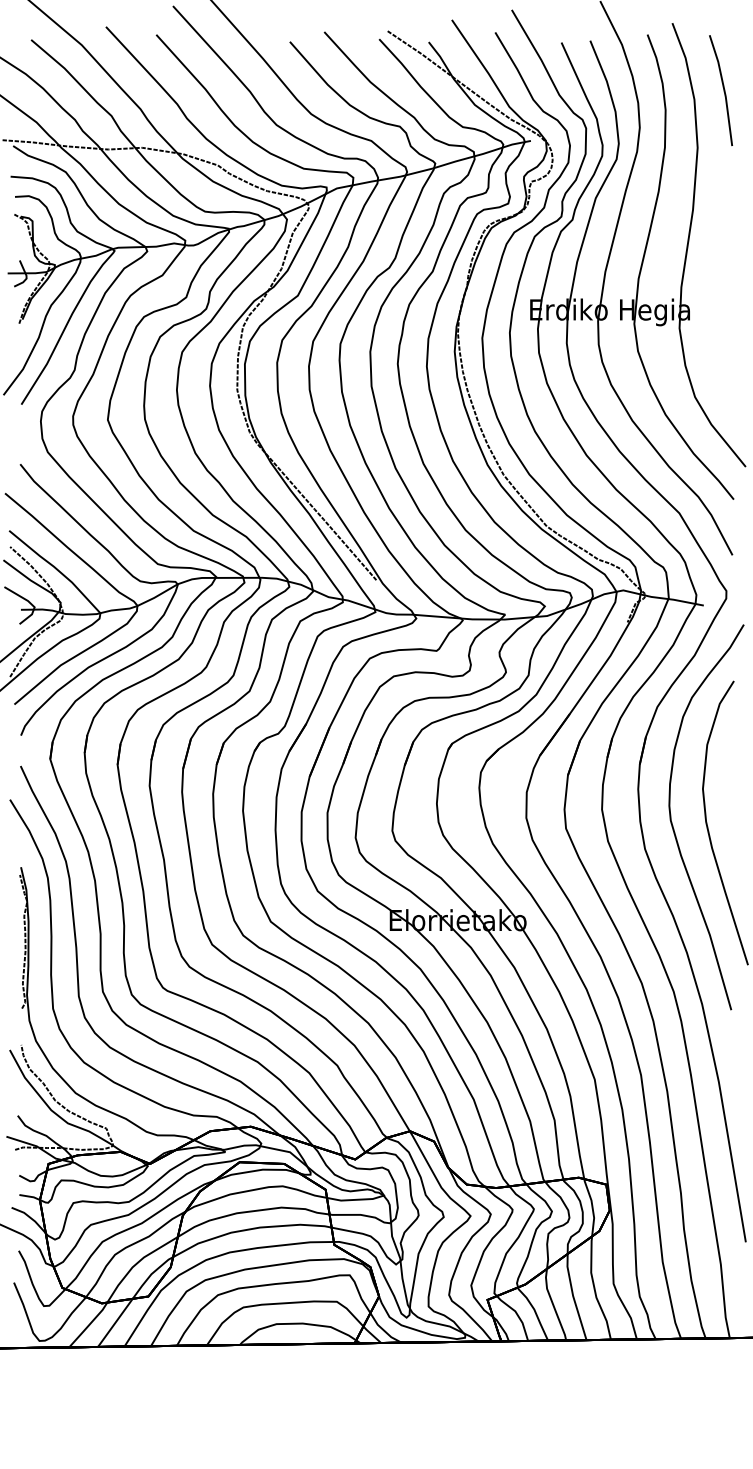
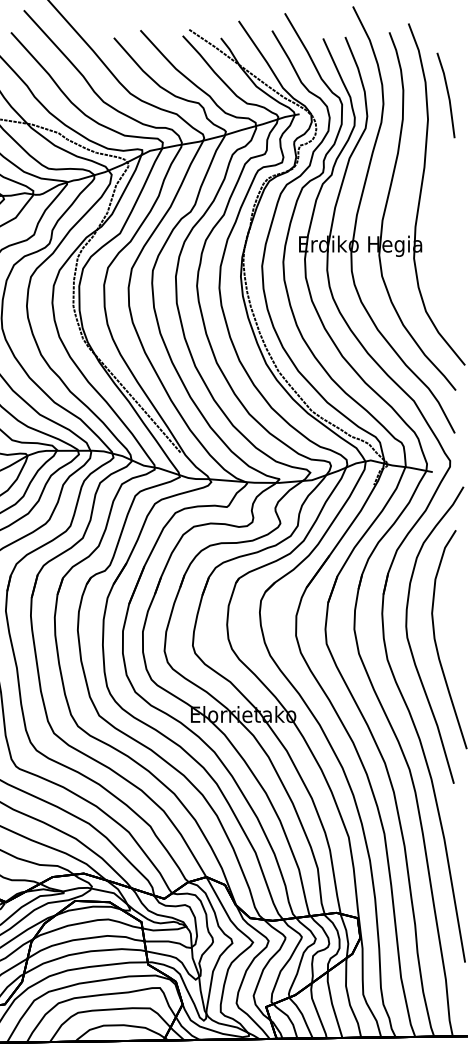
line: (723, 90) -> (447, 95), moved

